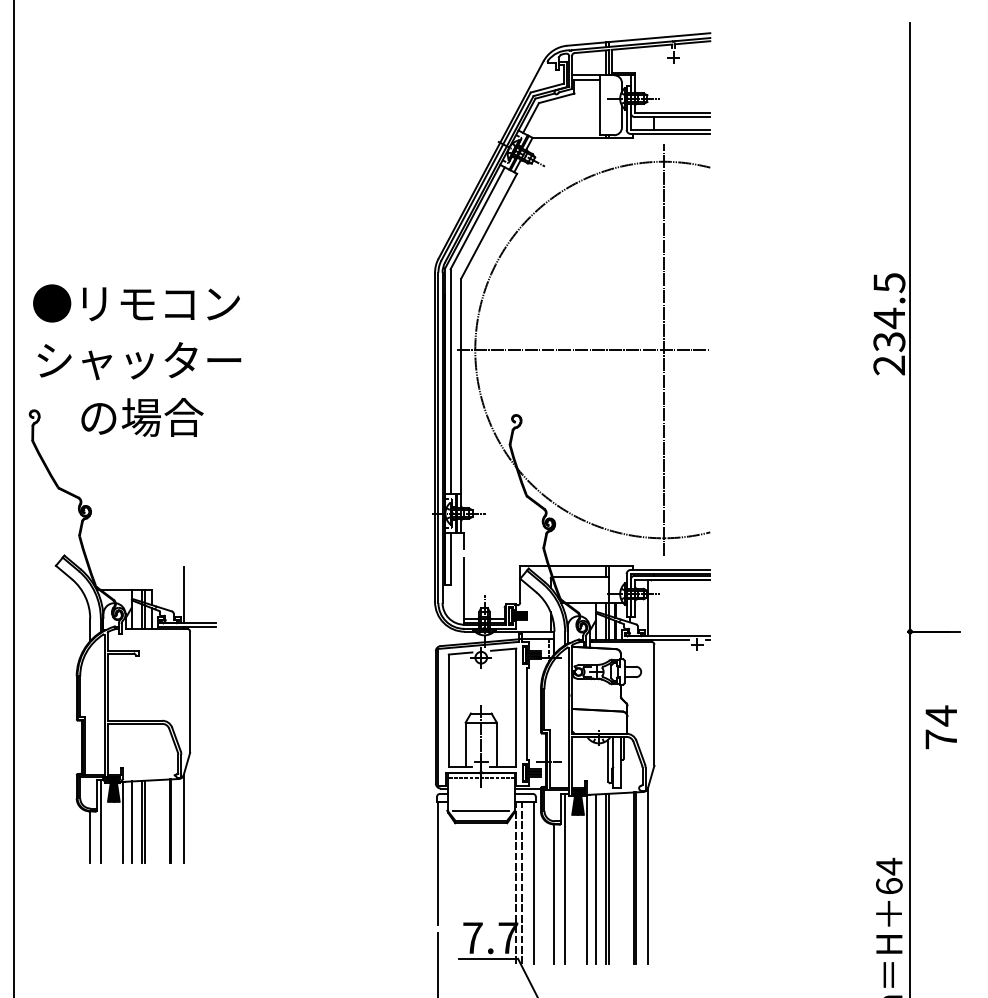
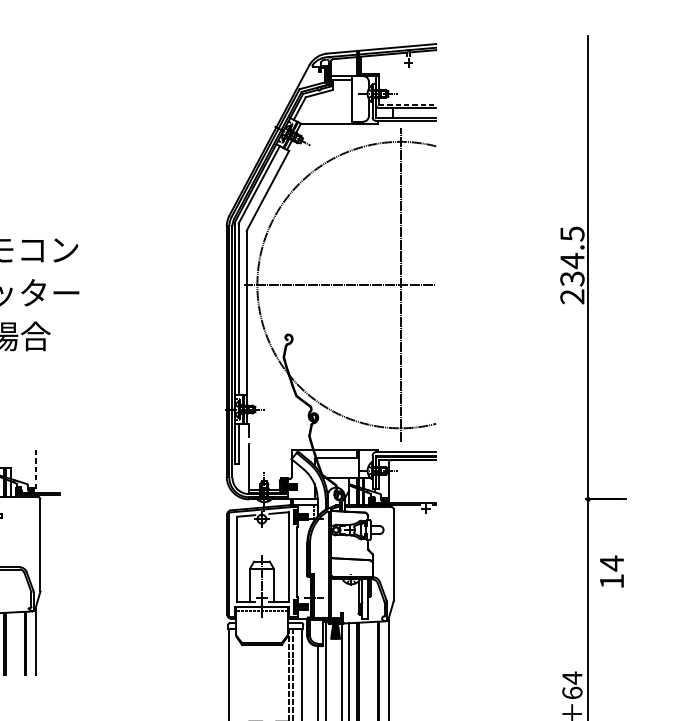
line: (672, 112) -> (407, 104), solid -> dashed
line: (183, 595) -> (35, 471), solid -> dashed
text: (940, 739) -> (611, 581), 74 -> 14
line: (480, 810) -> (261, 635), removed

